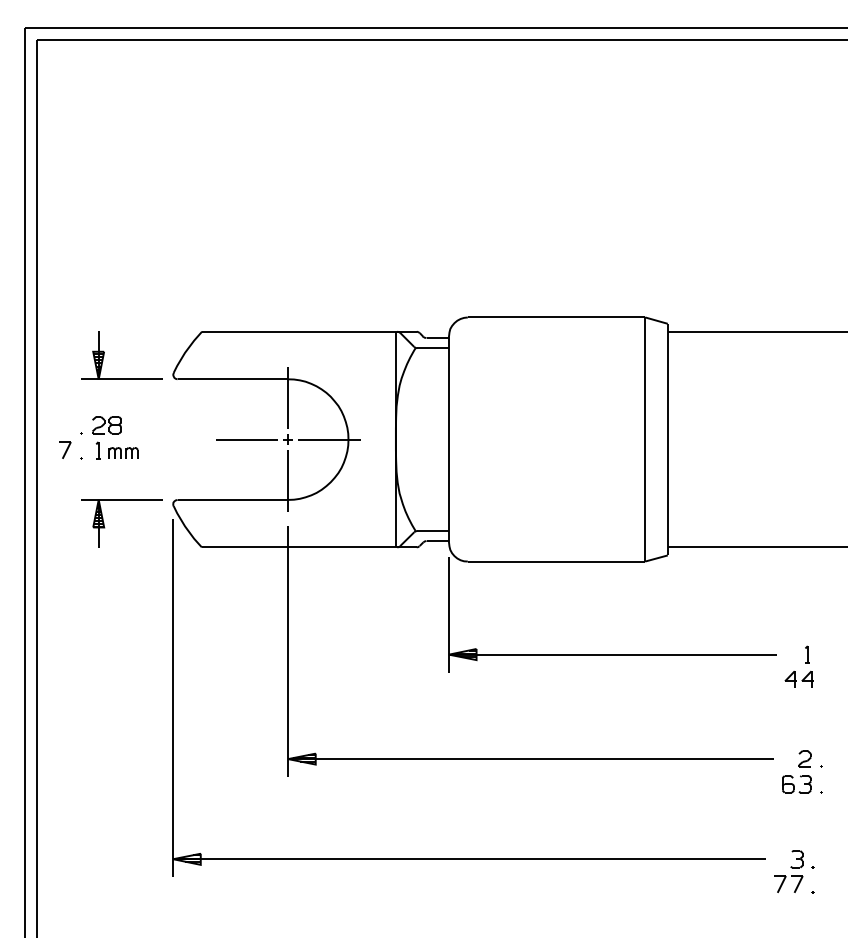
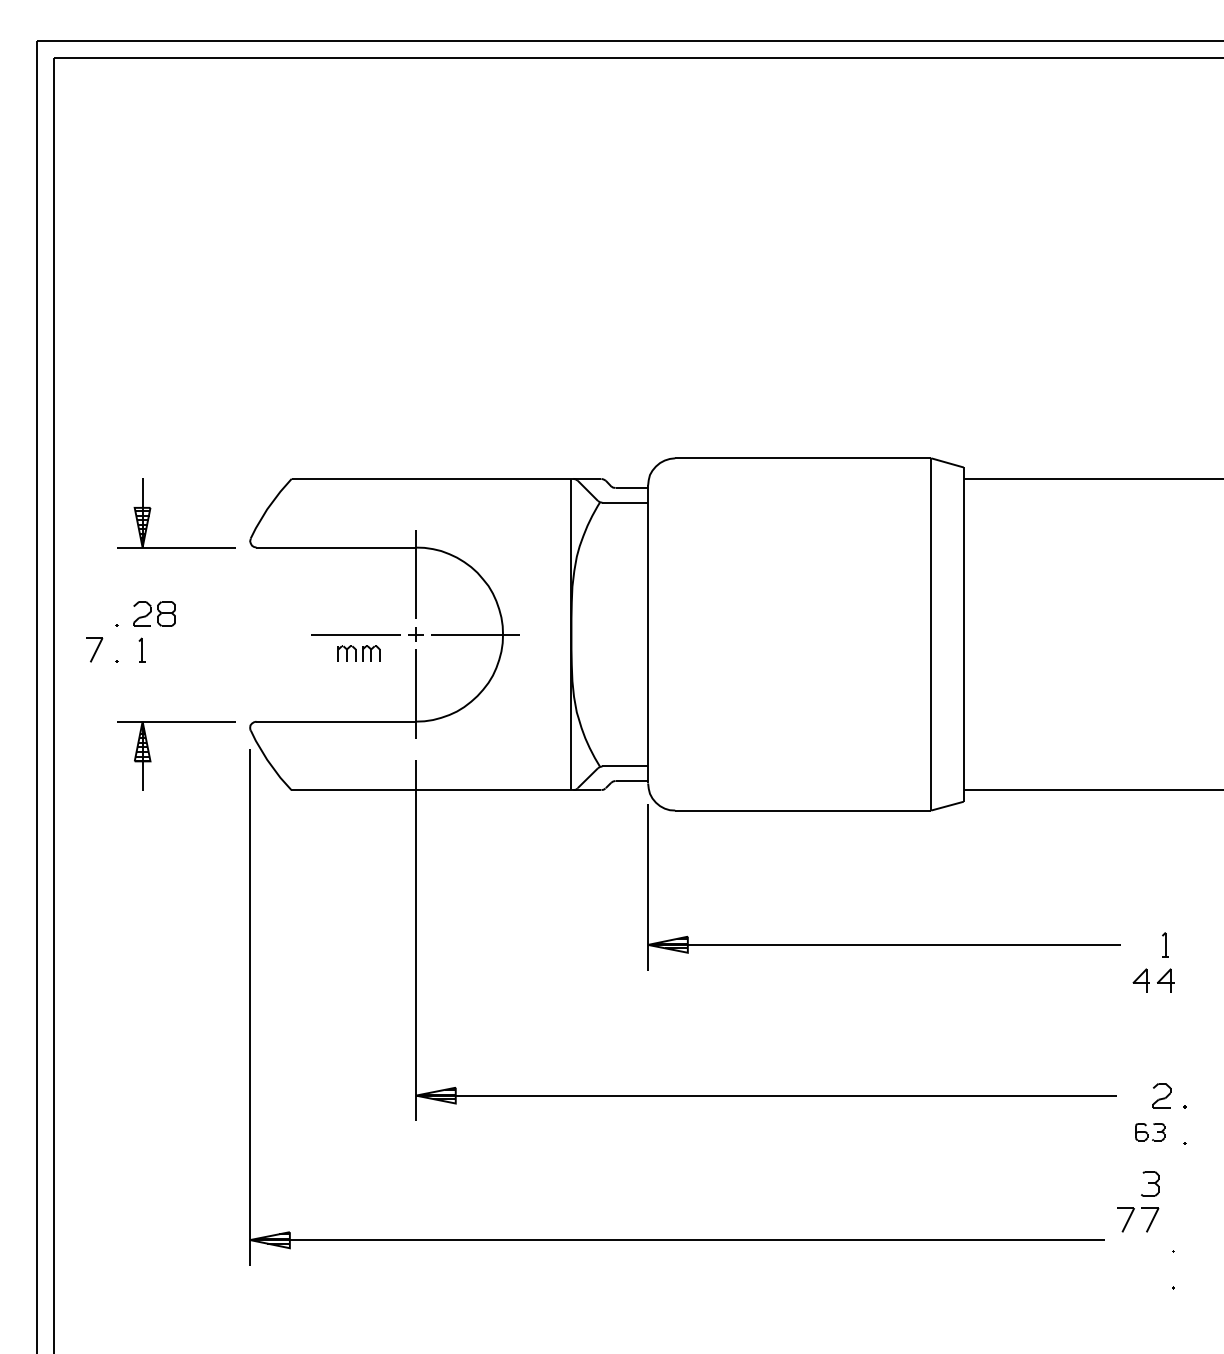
part: (123, 452) -> (358, 653), moved
part: (796, 784) -> (1149, 1132), size x0.7
part: (788, 871) -> (1137, 1201), moved

